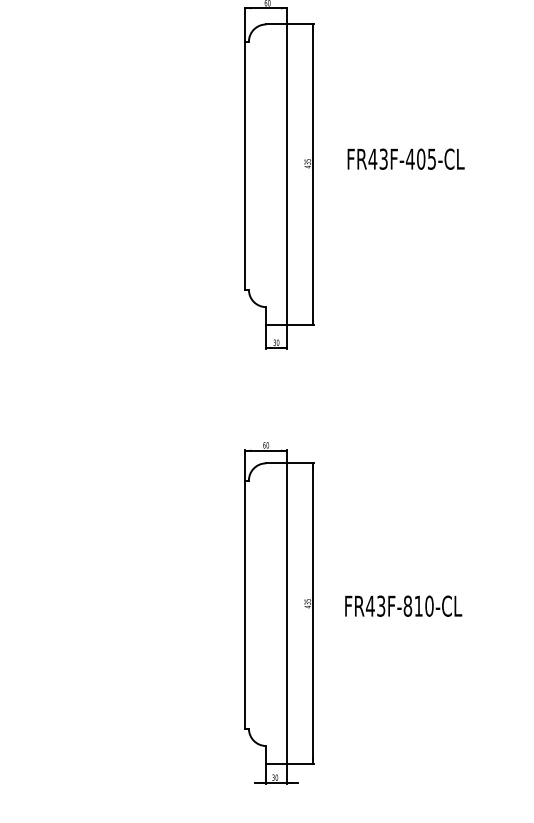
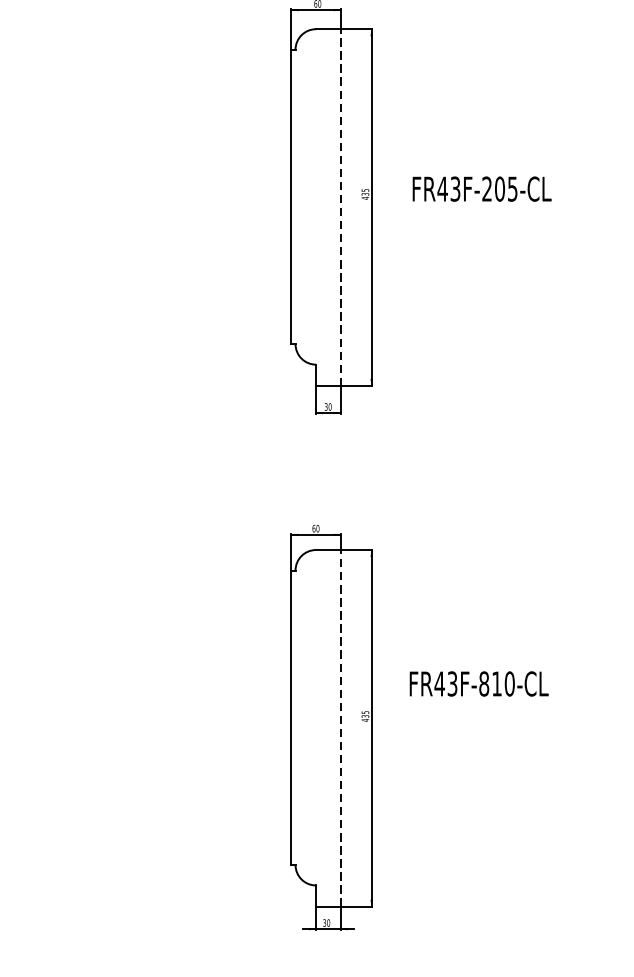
text: (409, 158) -> (486, 188), FR43F-405-CL -> FR43F-205-CL
line: (286, 174) -> (340, 207), solid -> dashed
text: (403, 605) -> (478, 683), moved
line: (286, 613) -> (340, 728), solid -> dashed

